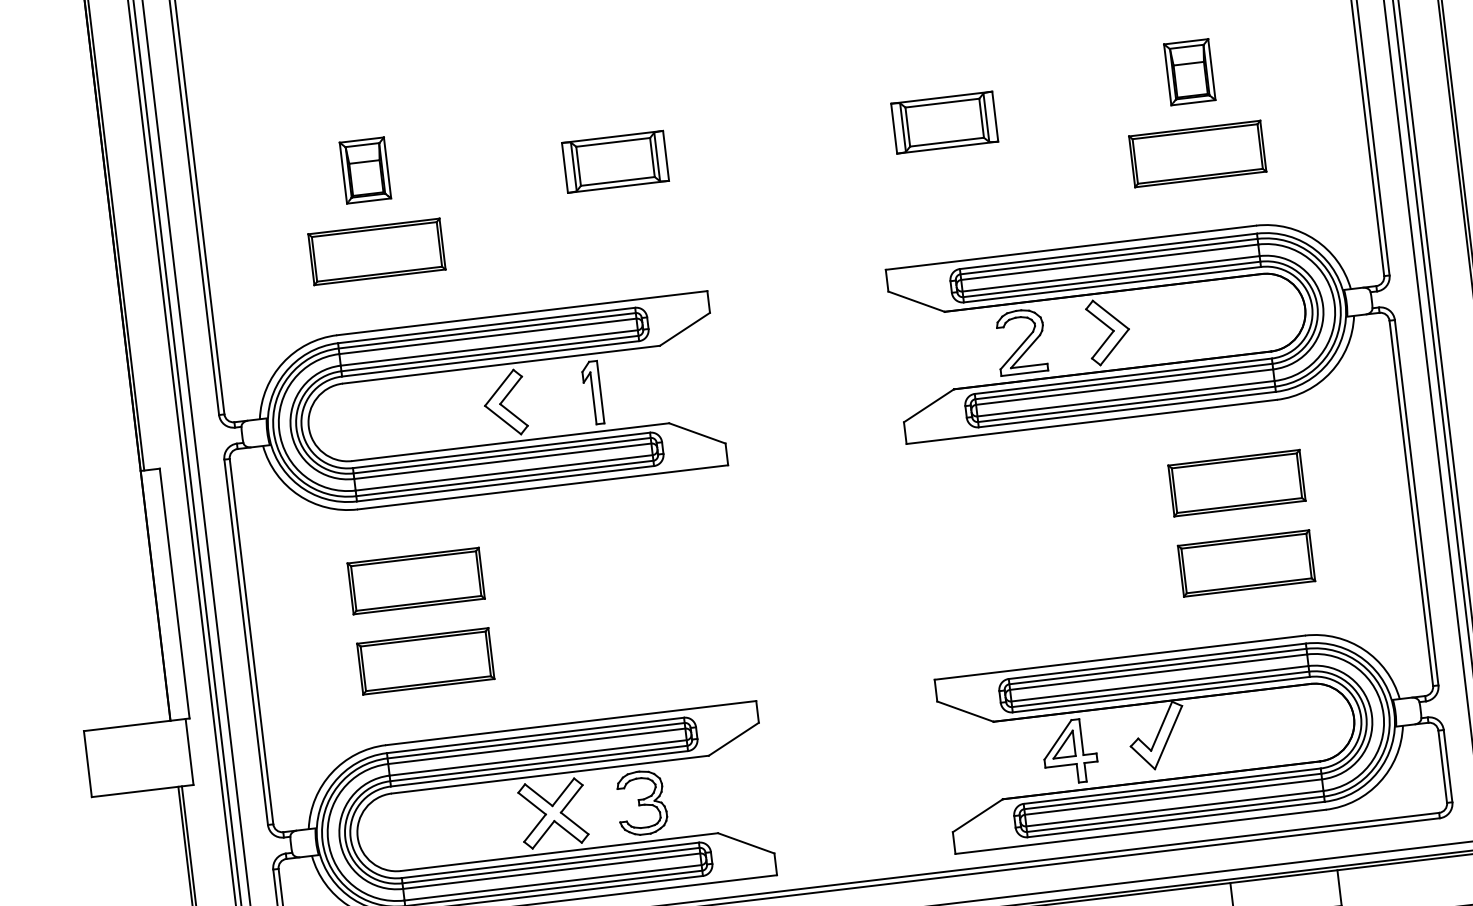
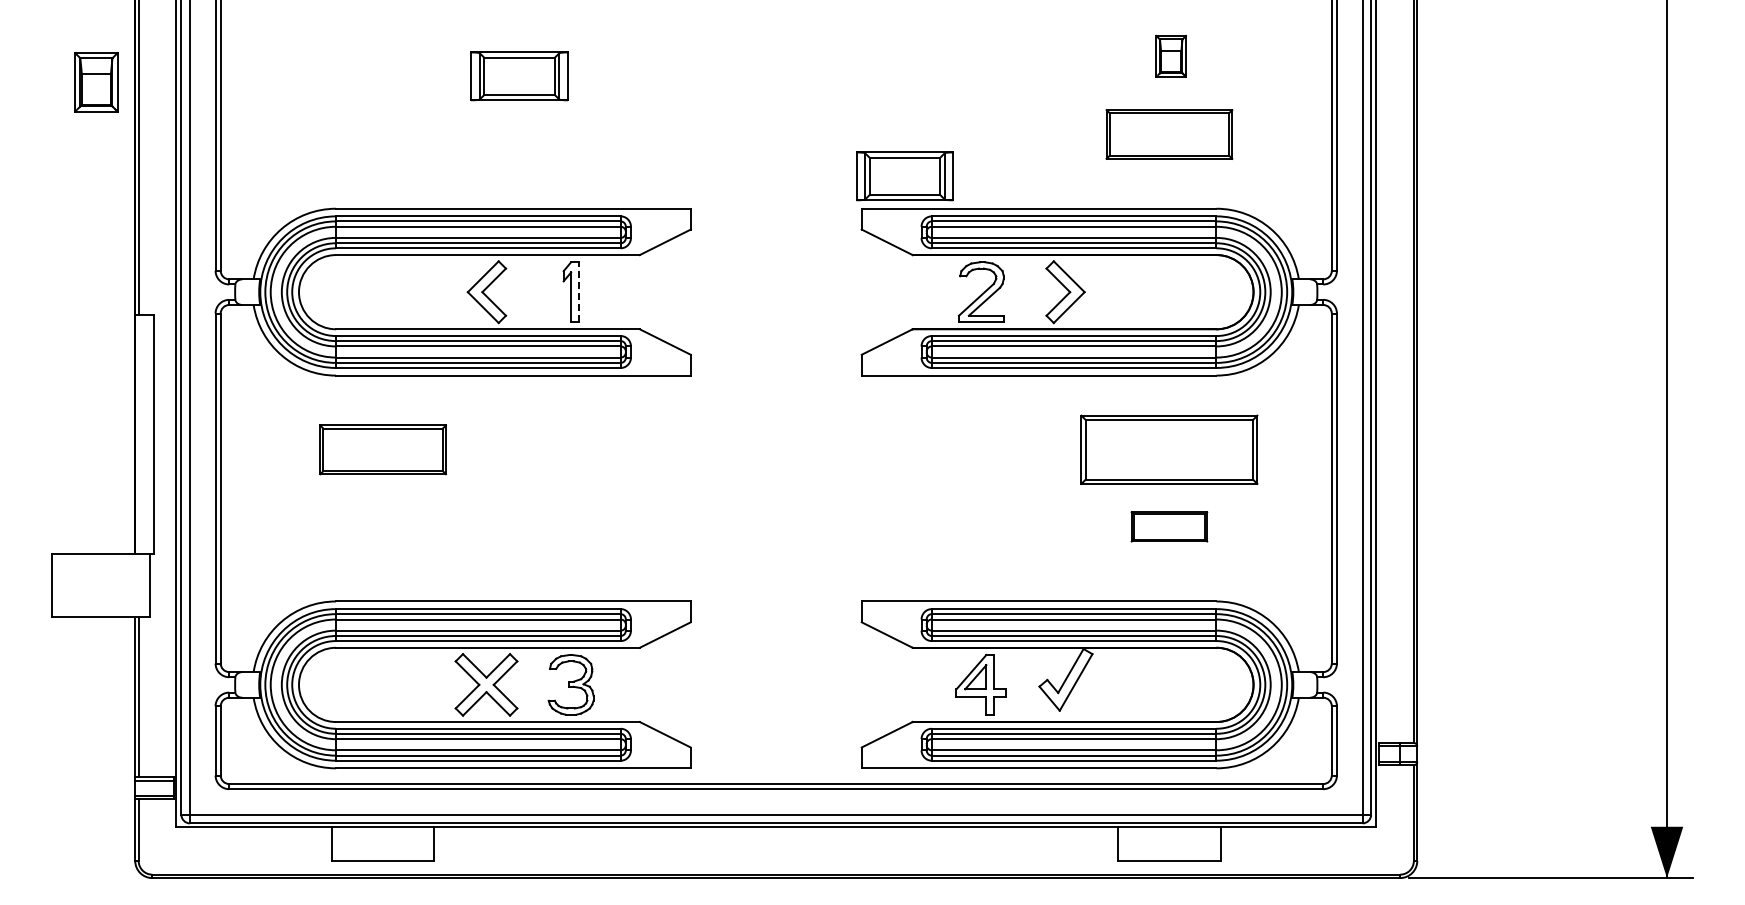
part: (1190, 72) -> (1171, 56), size x0.7
part: (944, 122) -> (904, 176), moved
part: (615, 162) -> (519, 76), moved
part: (365, 170) -> (96, 82), moved
part: (376, 251) -> (382, 134), removed
line: (600, 392) -> (578, 292), solid -> dashed
part: (1237, 482) -> (1169, 449), size x1.4
part: (1246, 563) -> (1169, 526), size x0.6
part: (425, 661) -> (382, 526), removed

